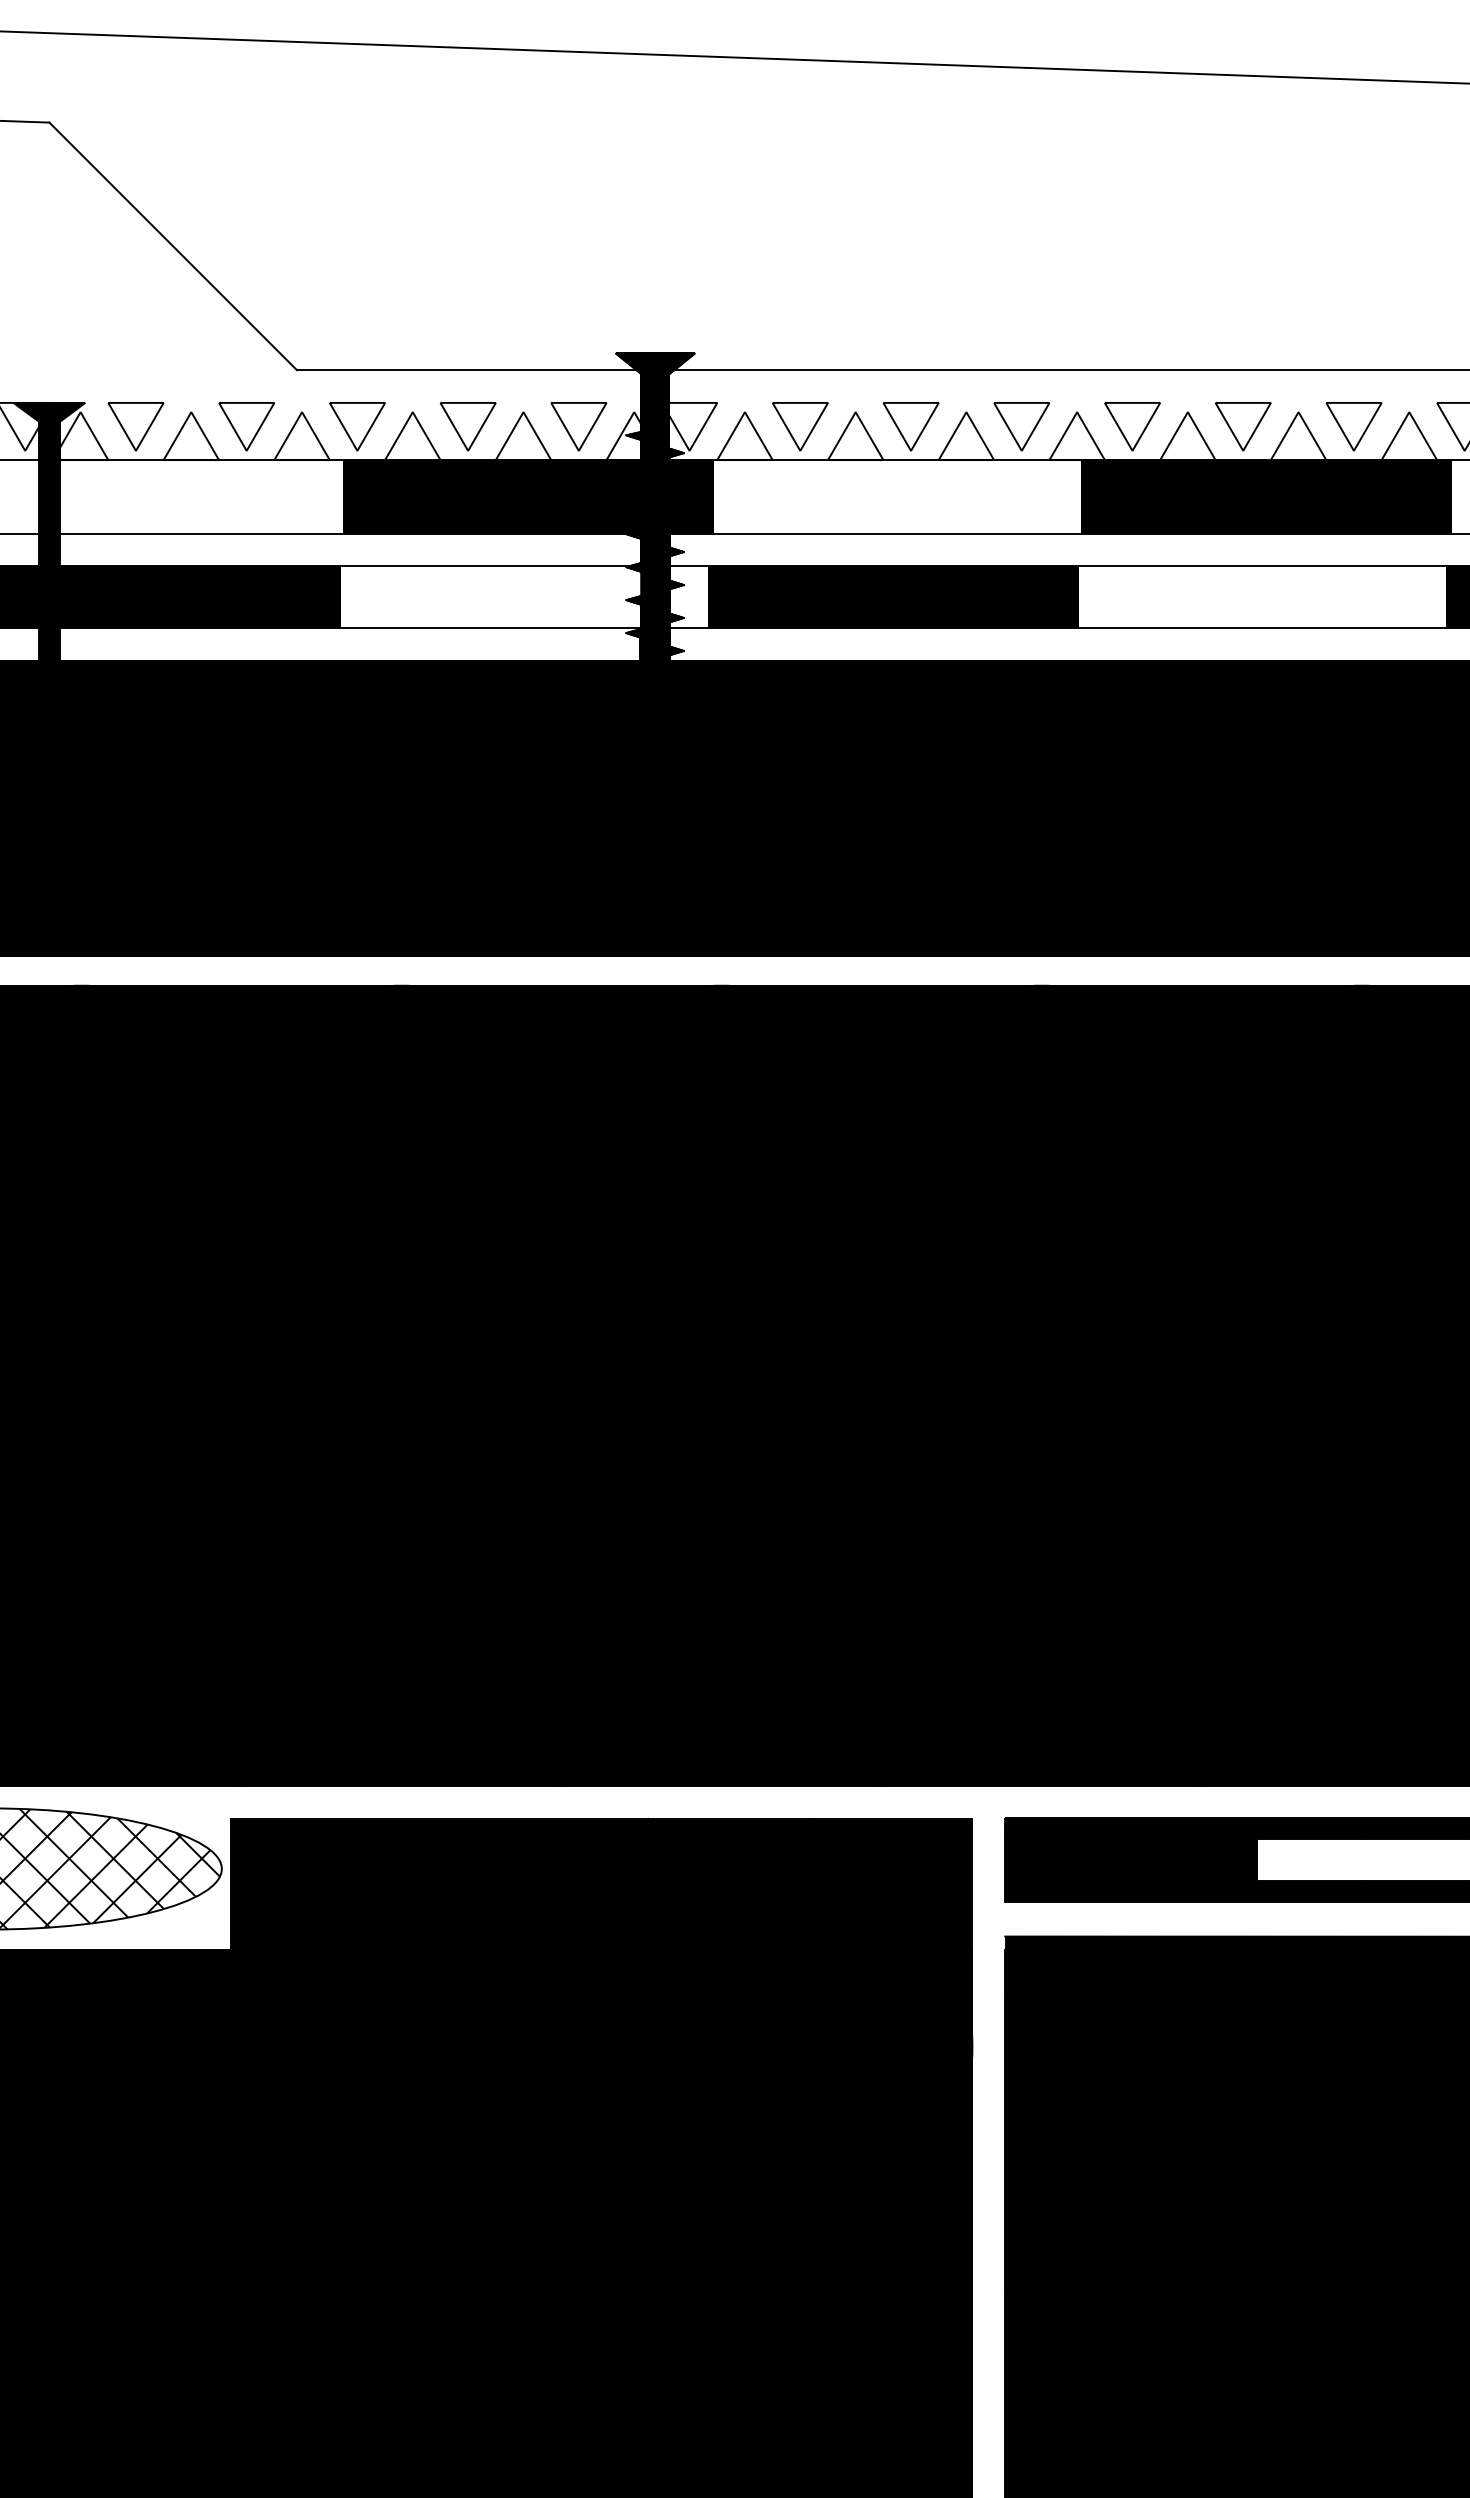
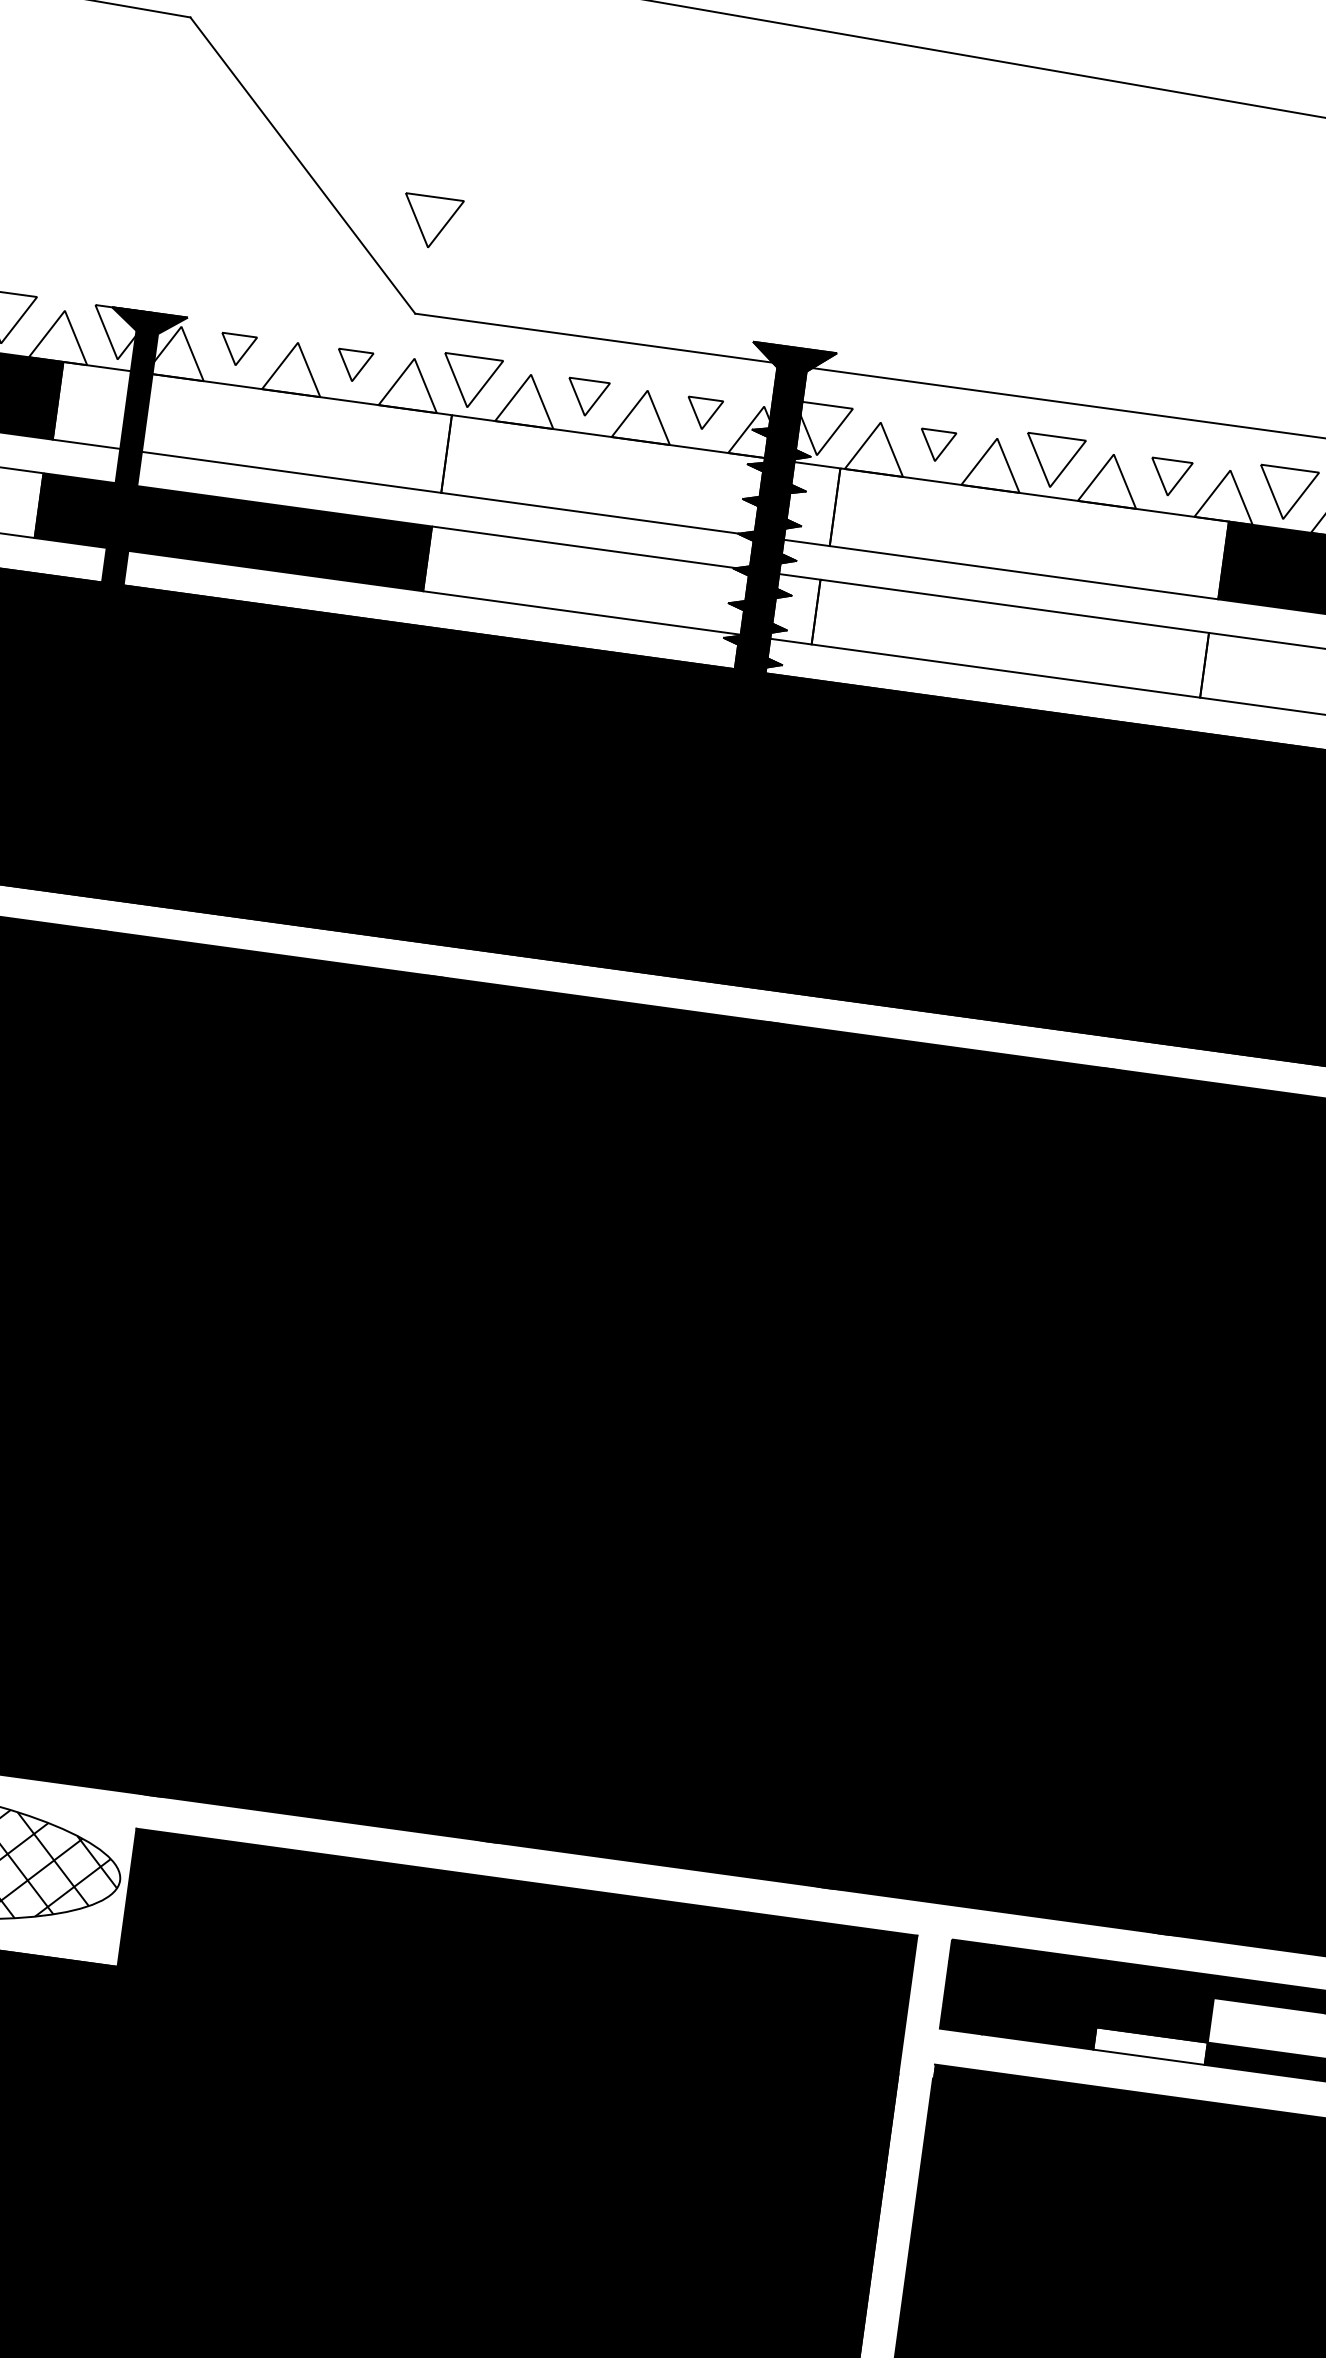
part: (300, 282) -> (431, 221), added
part: (135, 426) -> (237, 349), size x0.6
part: (246, 426) -> (354, 365), size x0.6
part: (467, 426) -> (586, 397), size x0.7
part: (578, 426) -> (703, 413), size x0.6
part: (800, 426) -> (937, 445), size x0.6
part: (1021, 426) -> (1169, 477), size x0.7
fill: (528, 496) -> (640, 480), removed
fill: (892, 596) -> (1009, 637), removed
fill: (1203, 1891) -> (1150, 2045), removed

